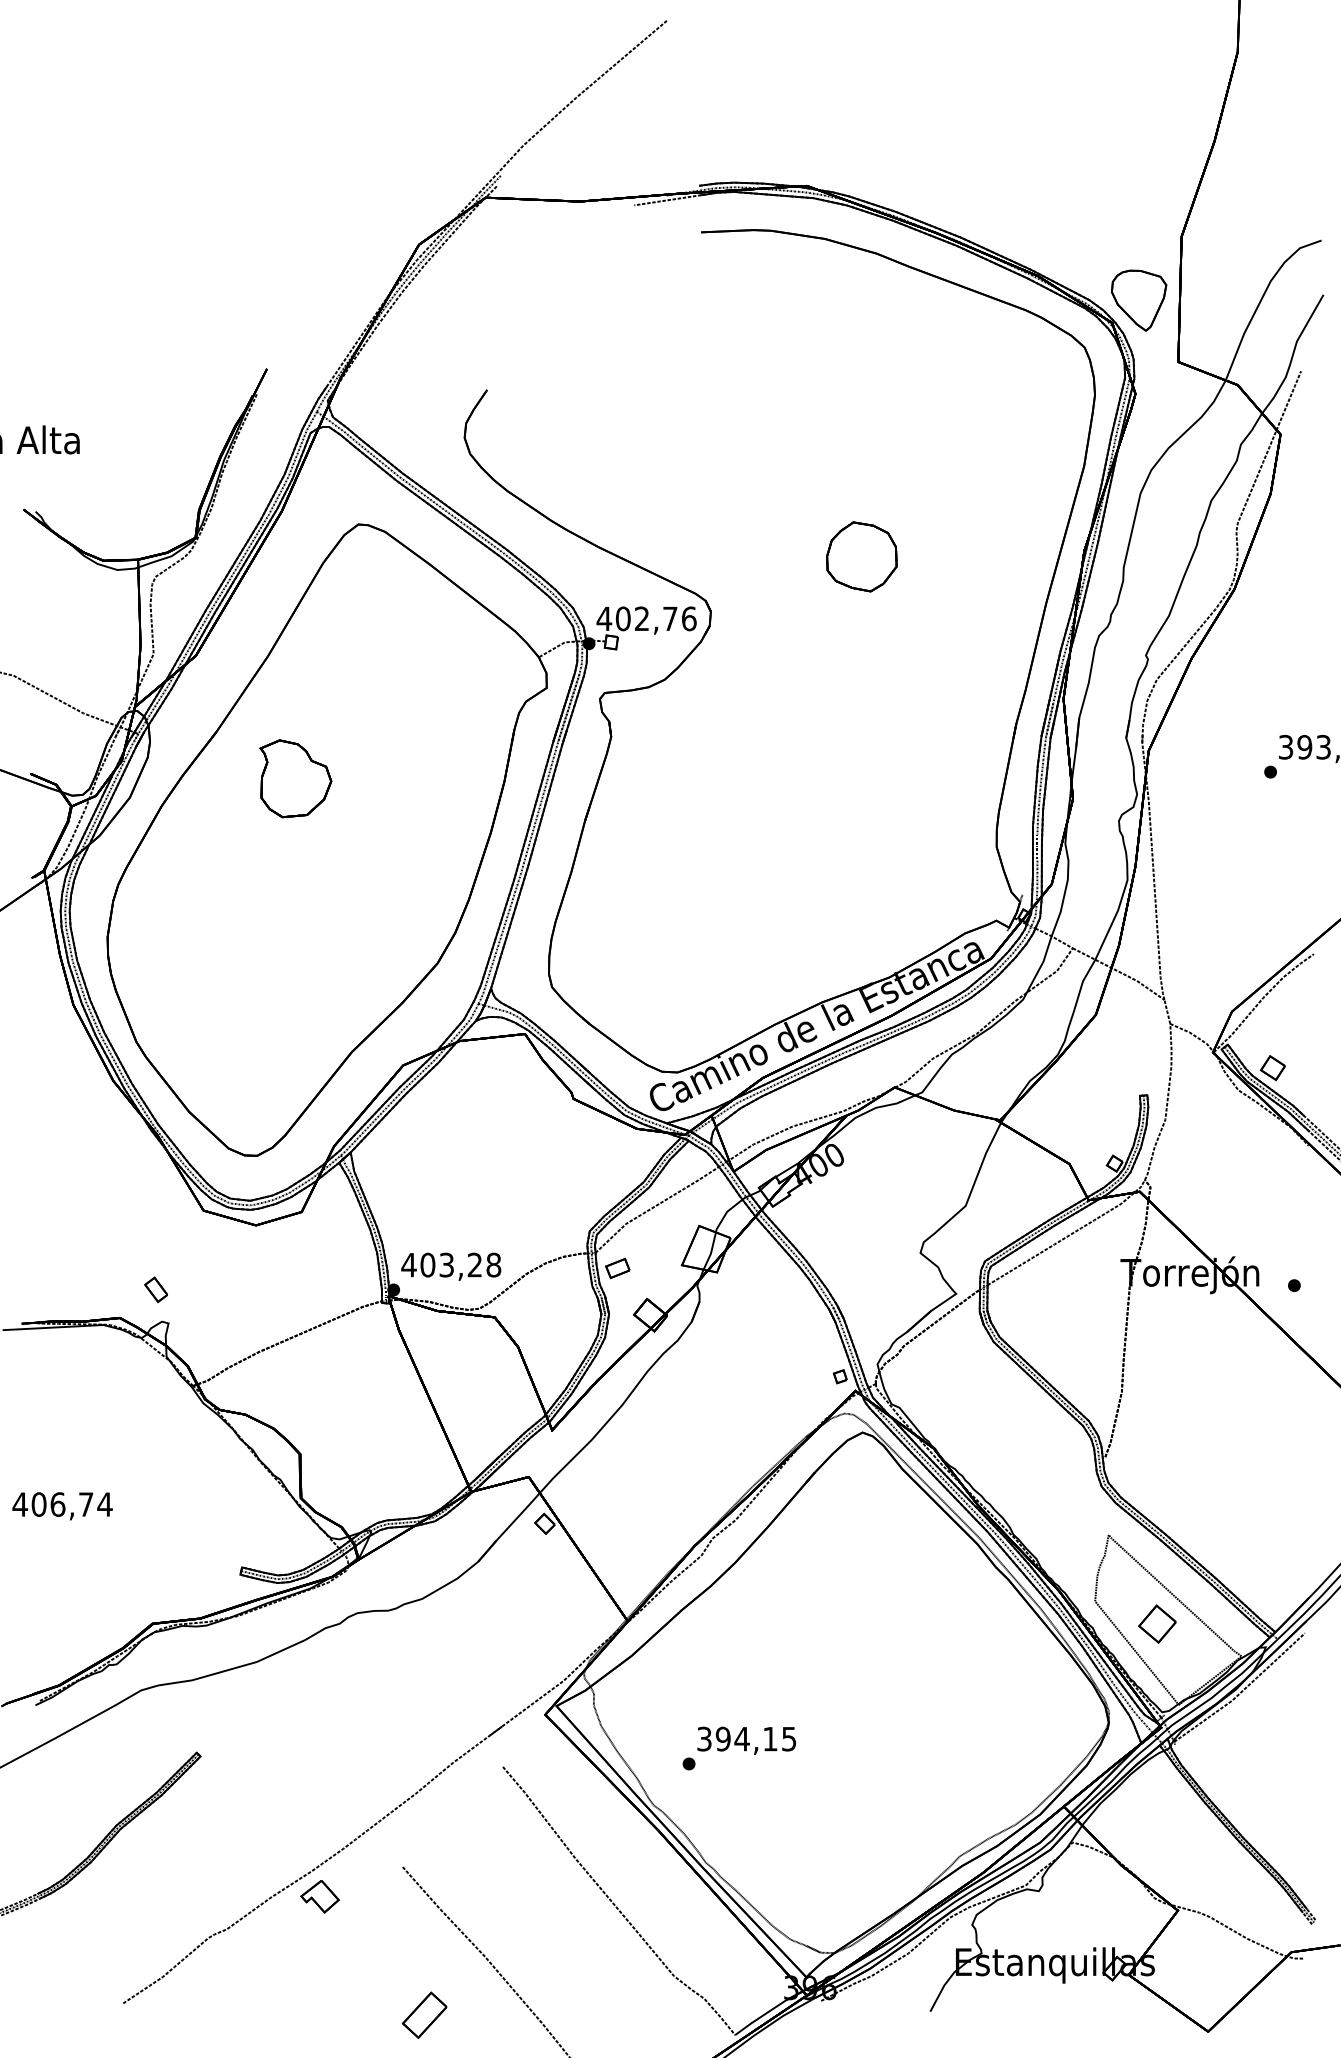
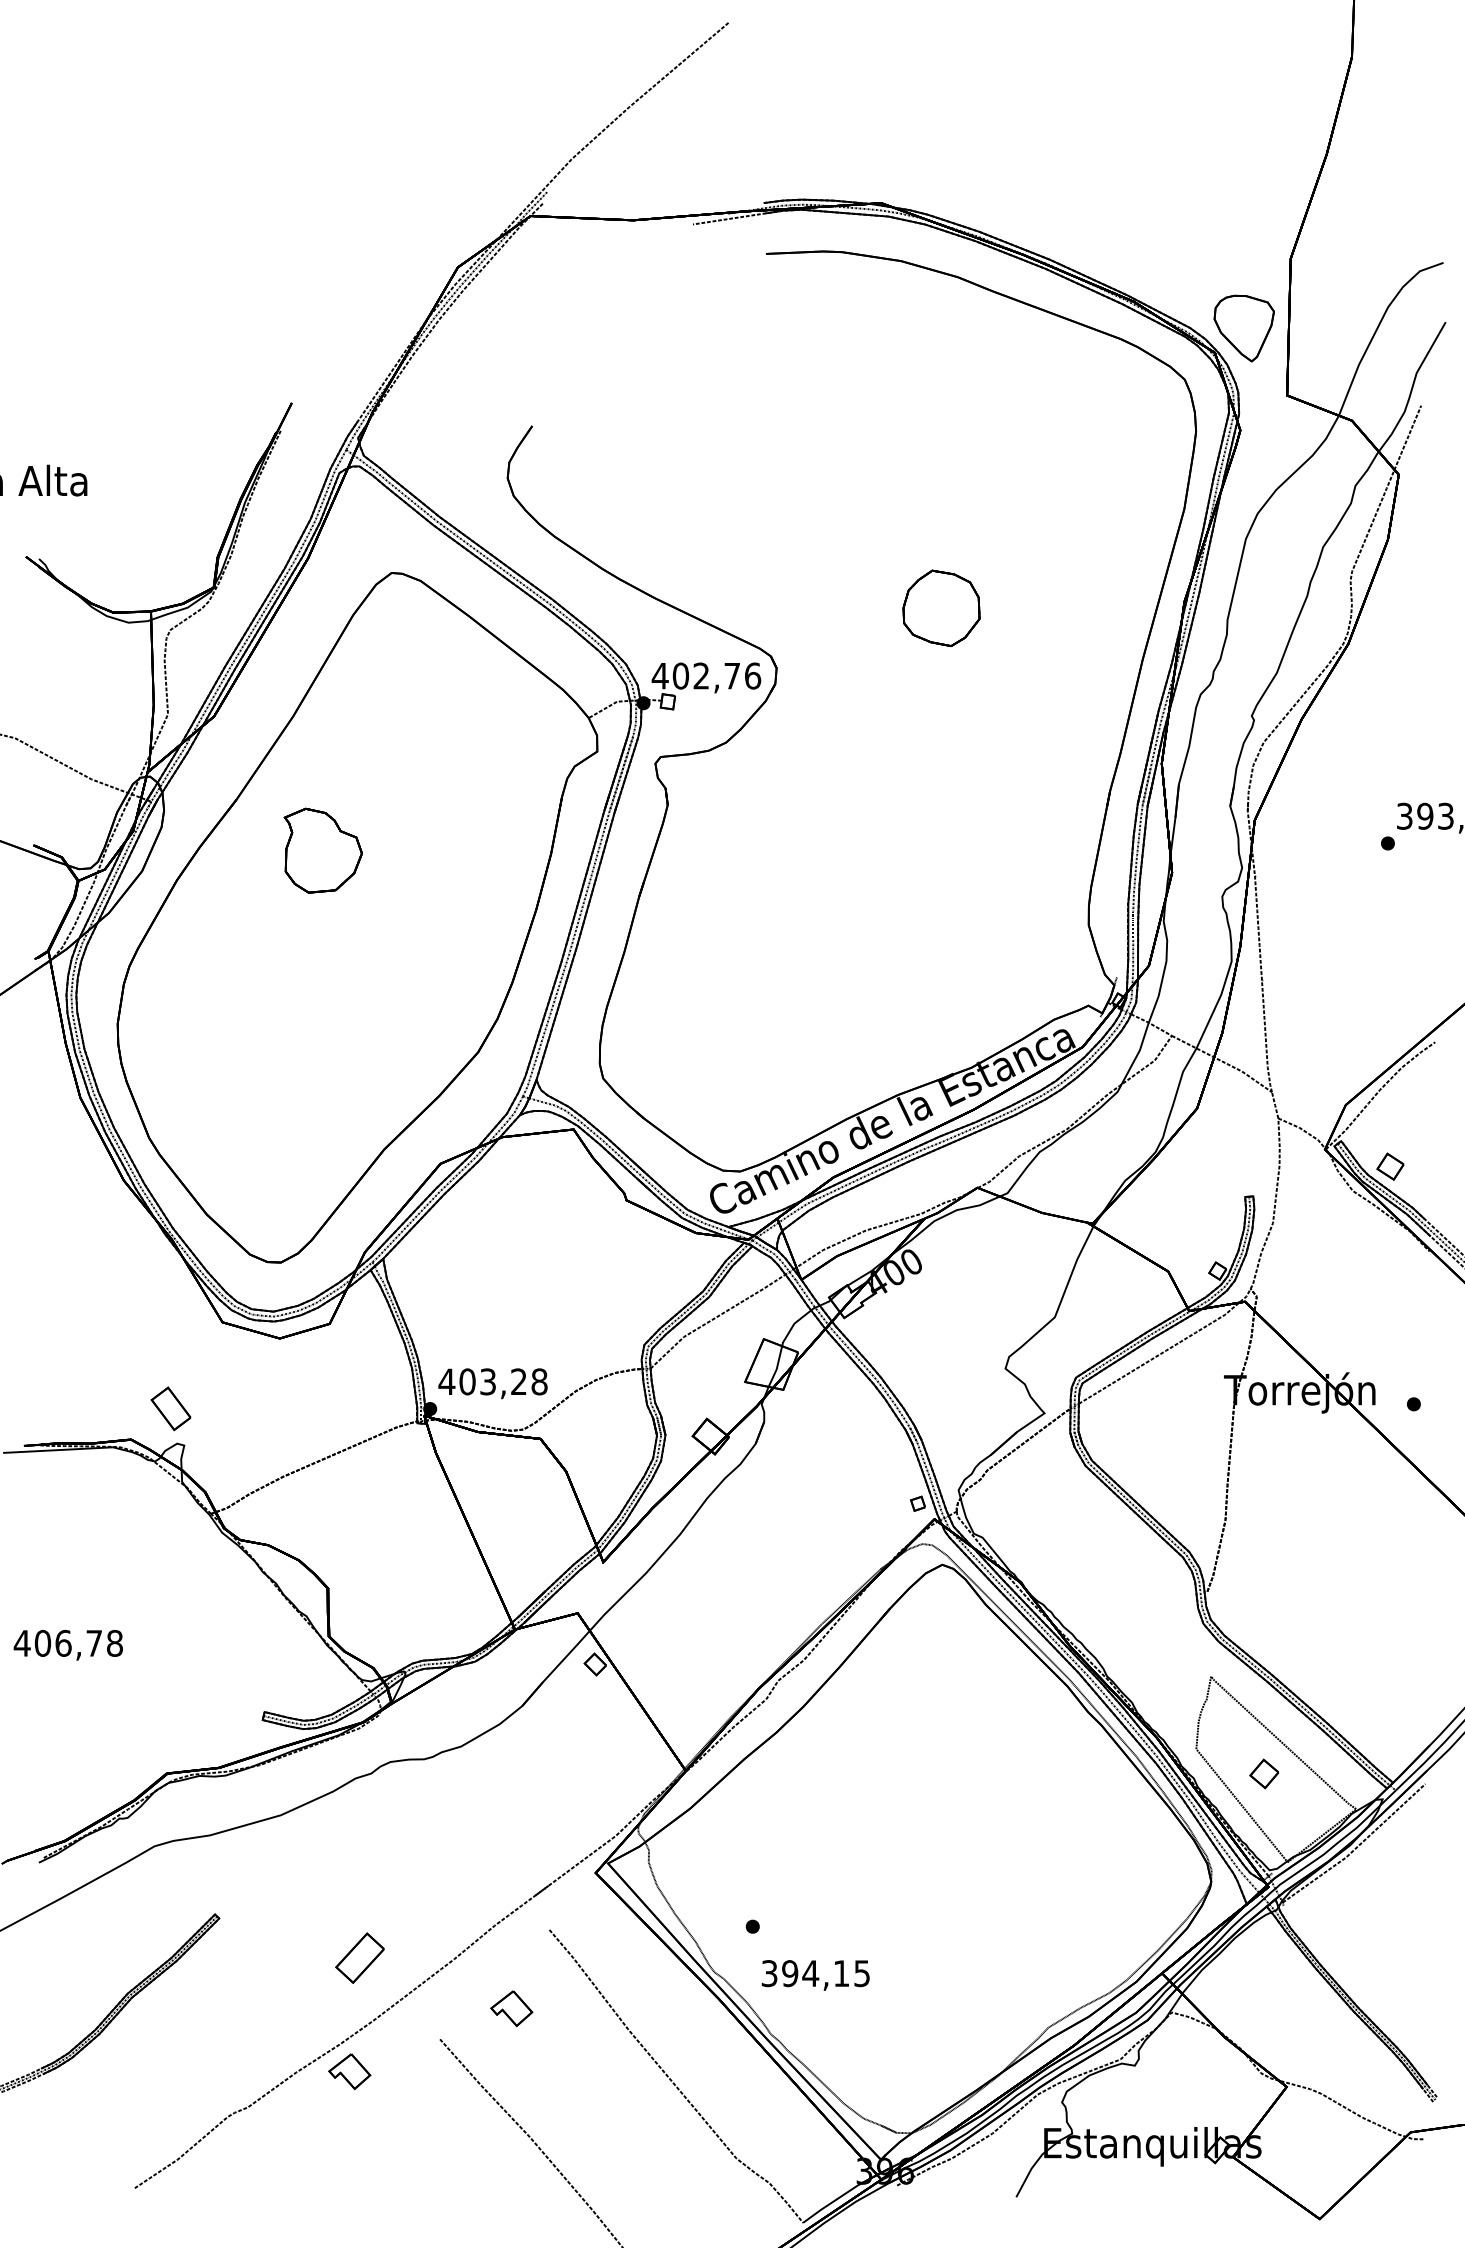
part: (617, 1268) -> (674, 1385), removed
part: (155, 1289) -> (170, 1408), size x1.6
text: (104, 1503) -> (114, 1642), 406,74 -> 406,78
part: (1157, 1623) -> (1264, 1773), size x0.7
text: (746, 1740) -> (815, 1975), moved
part: (468, 1838) -> (511, 2008), added
part: (424, 2014) -> (359, 1957), moved

